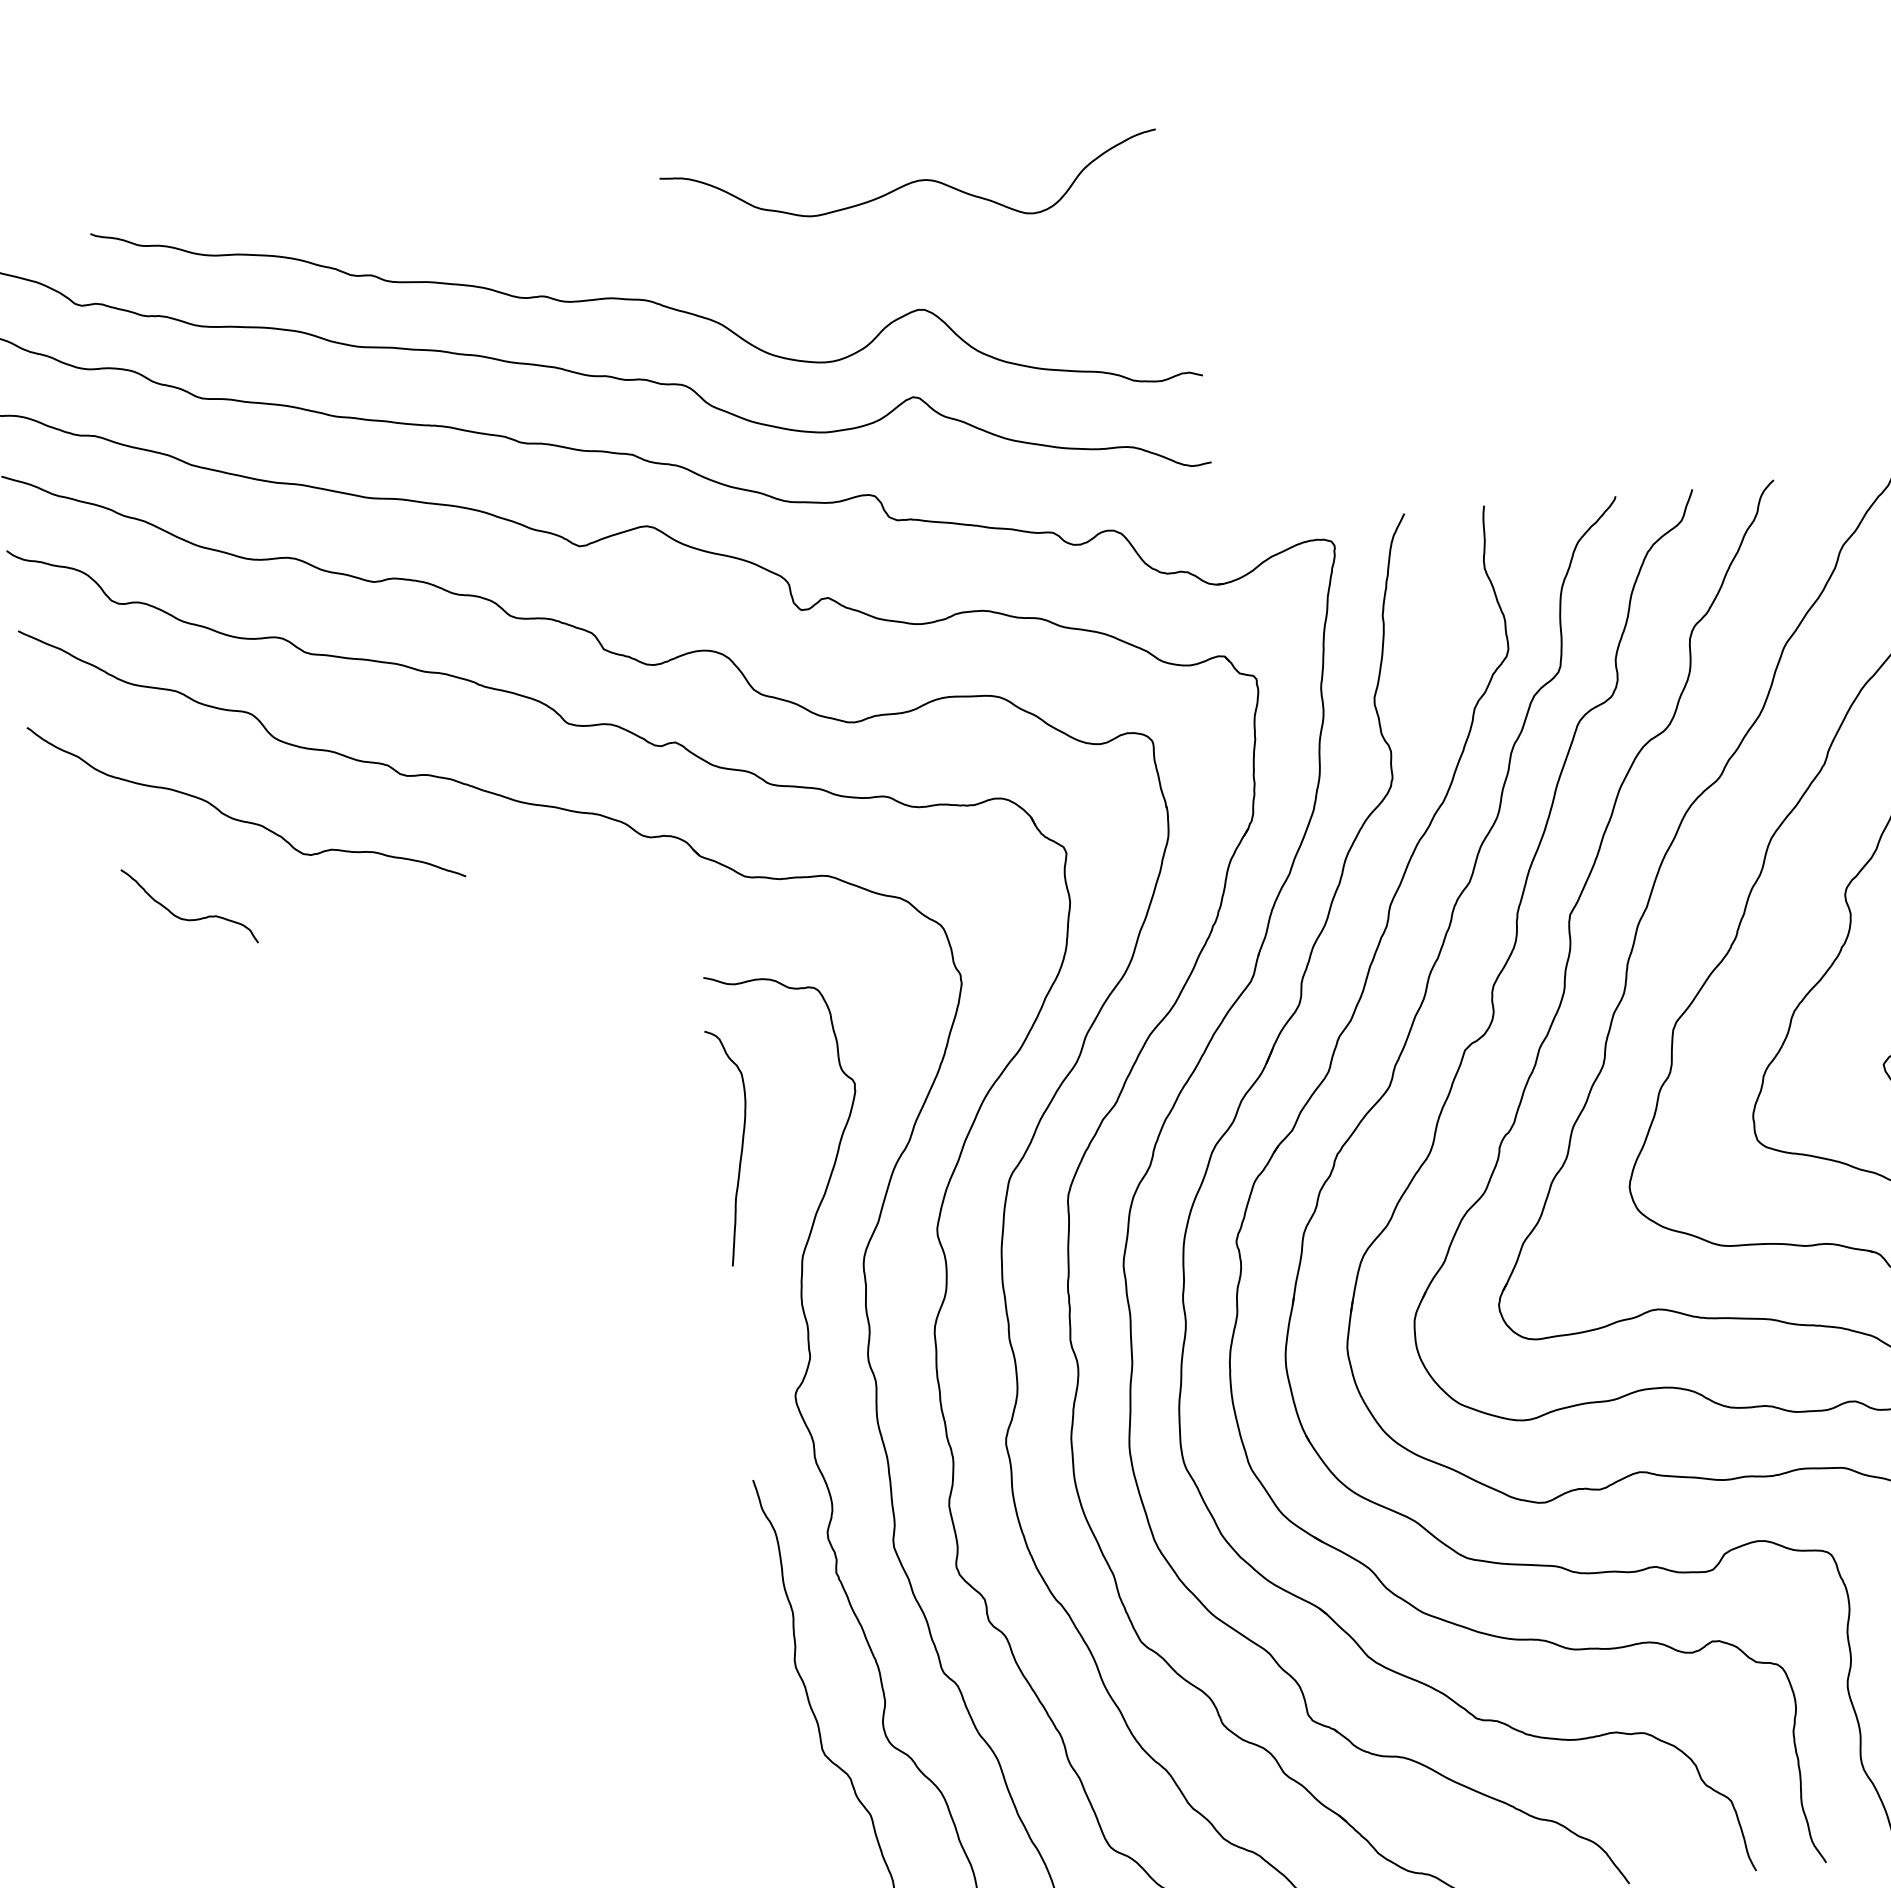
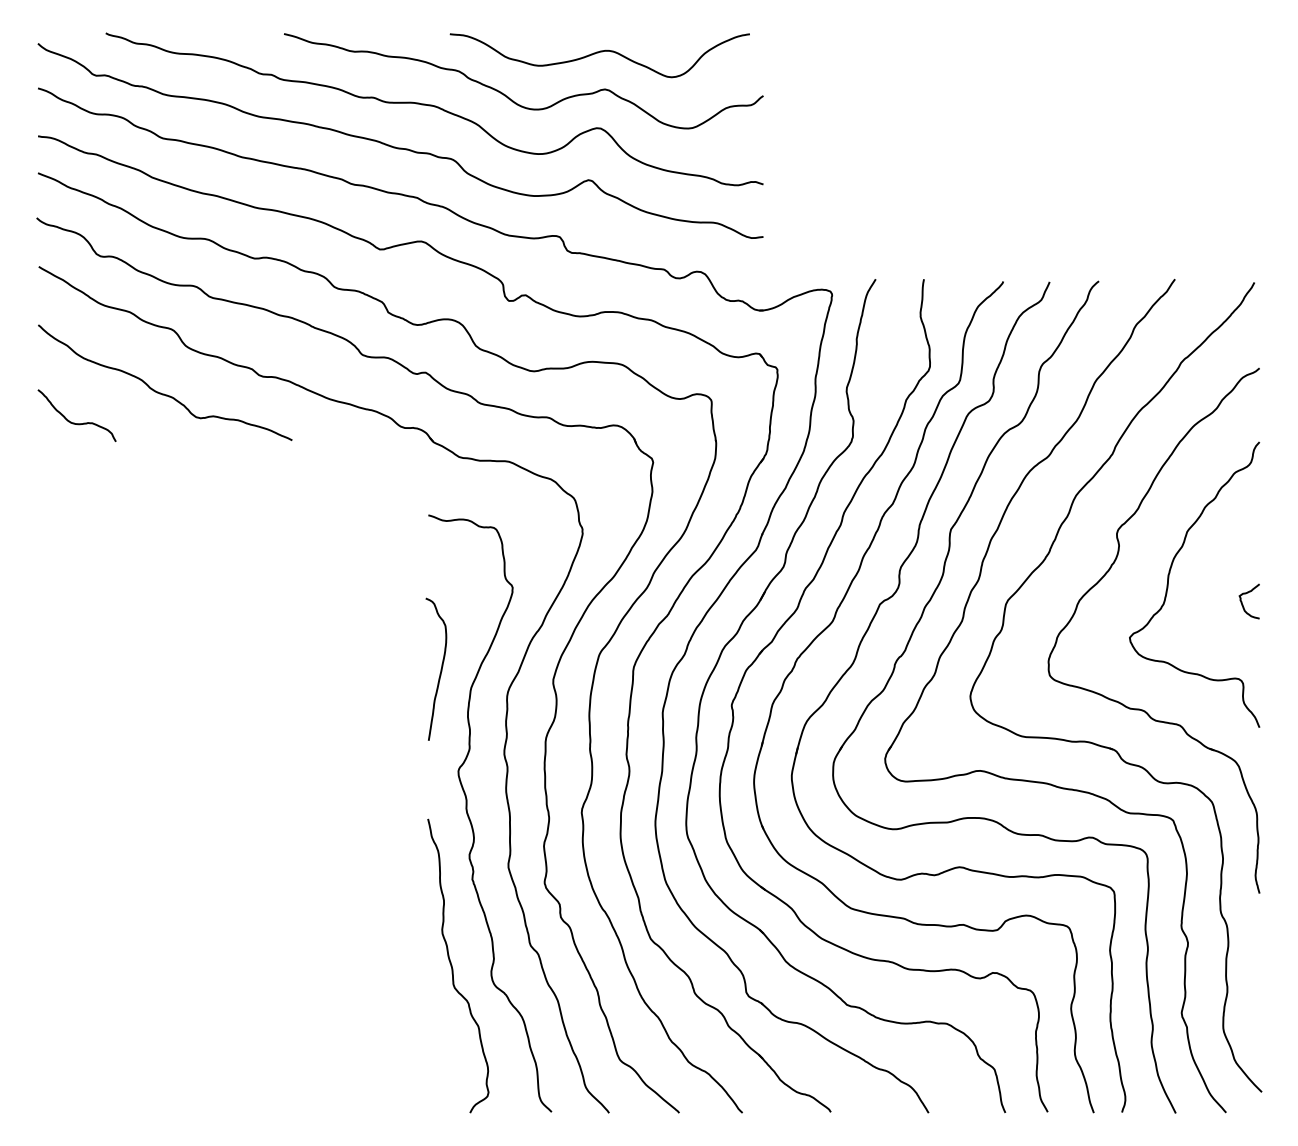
curve: (773, 276) -> (512, 99), added
curve: (186, 917) -> (74, 422), moved
curve: (740, 1146) -> (440, 669), moved

